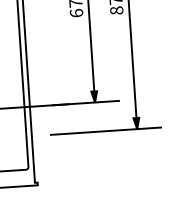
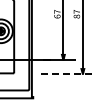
line: (107, 131) -> (68, 74), solid -> dashed

